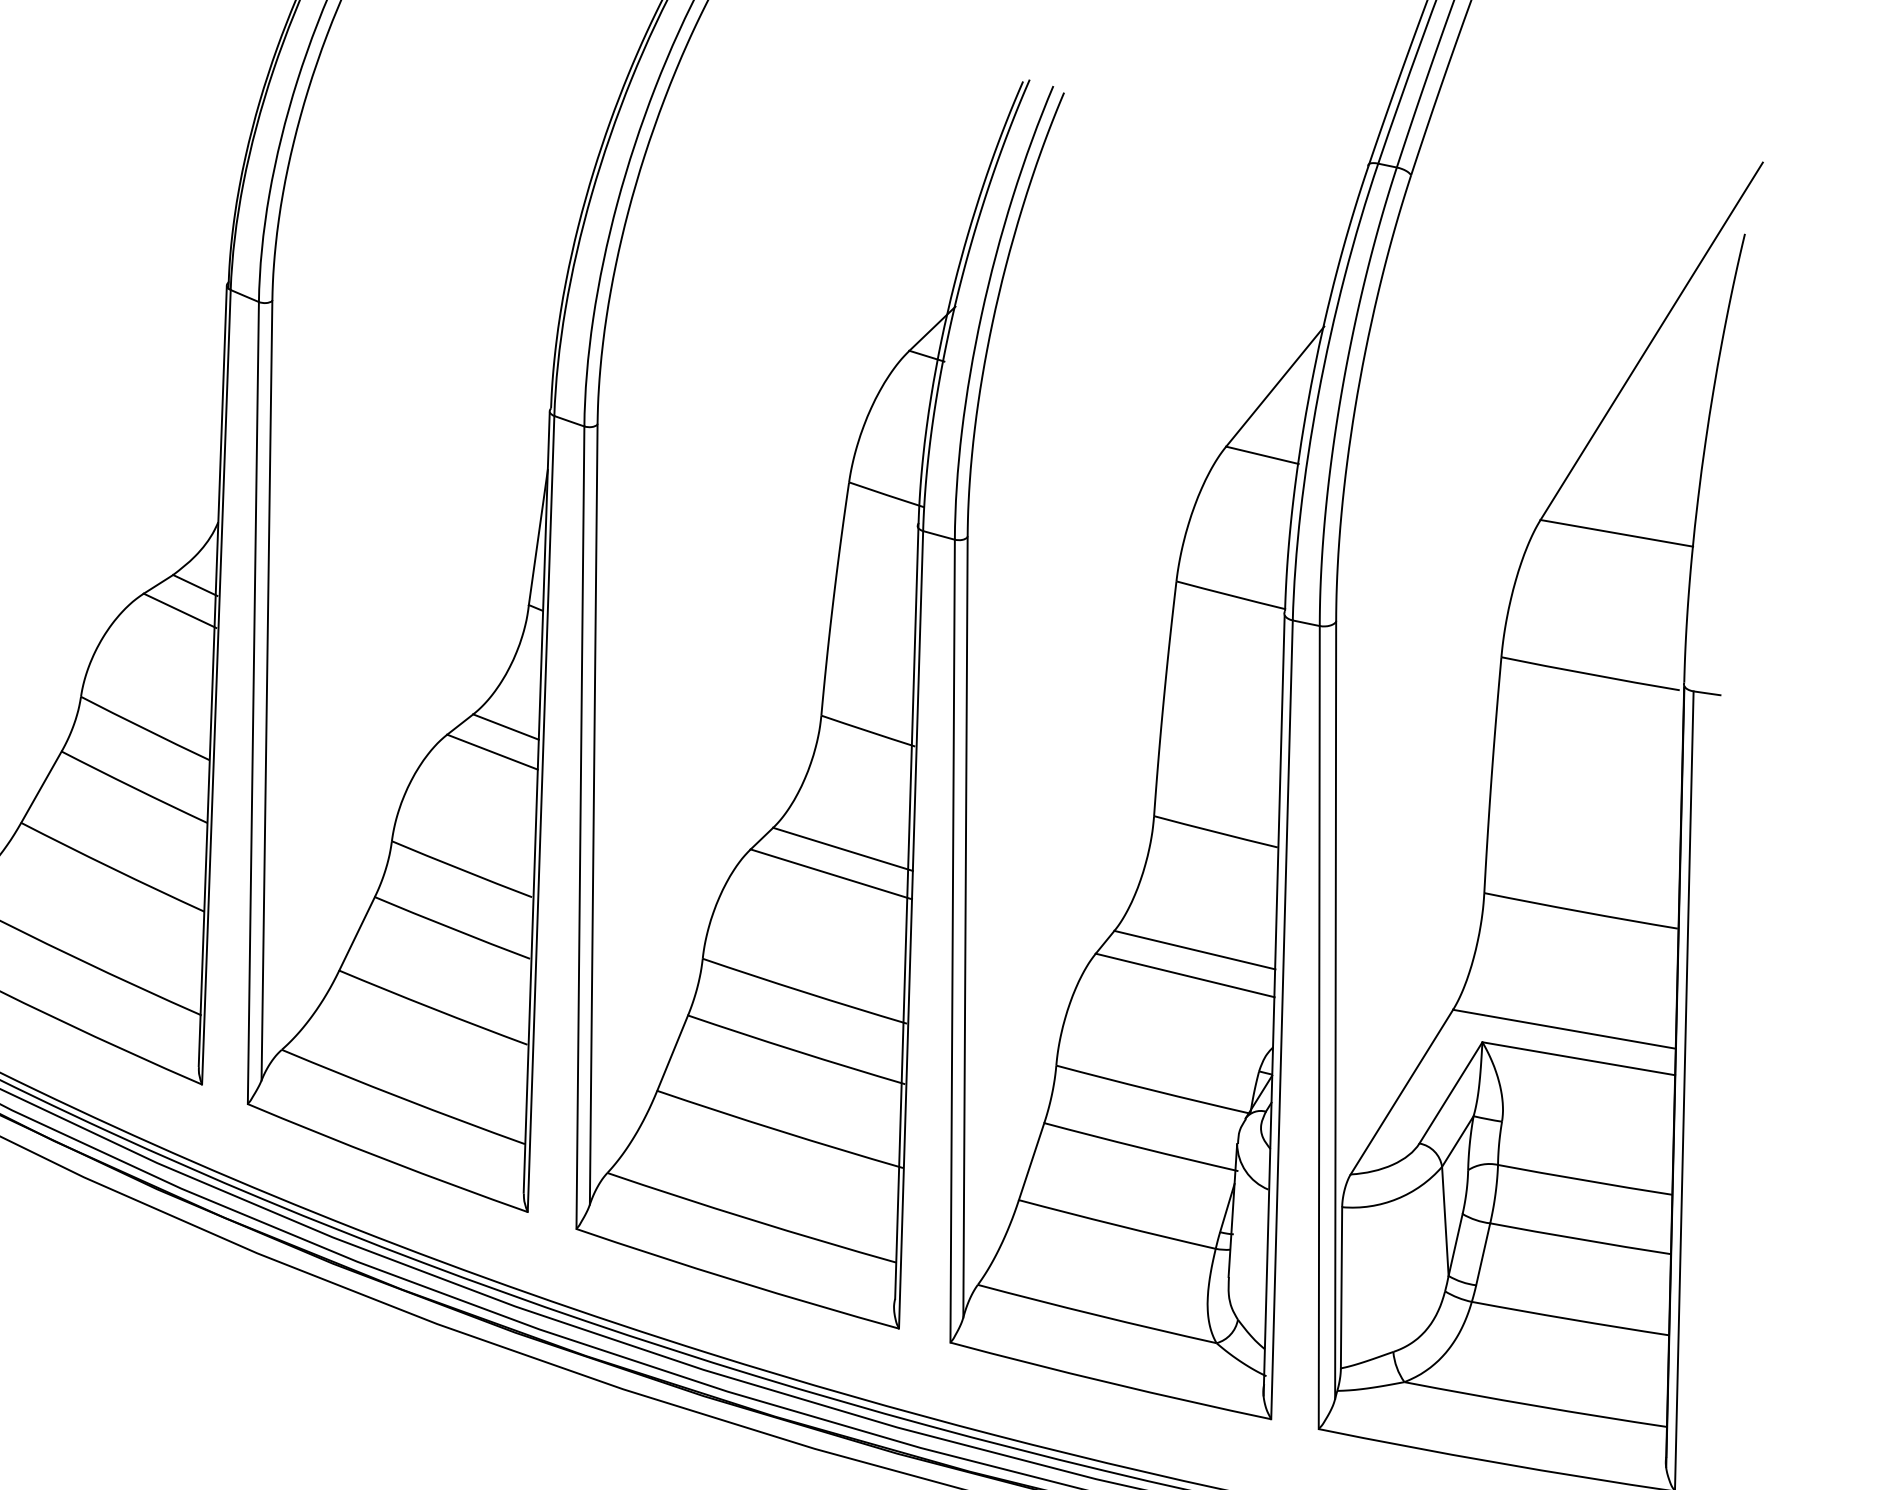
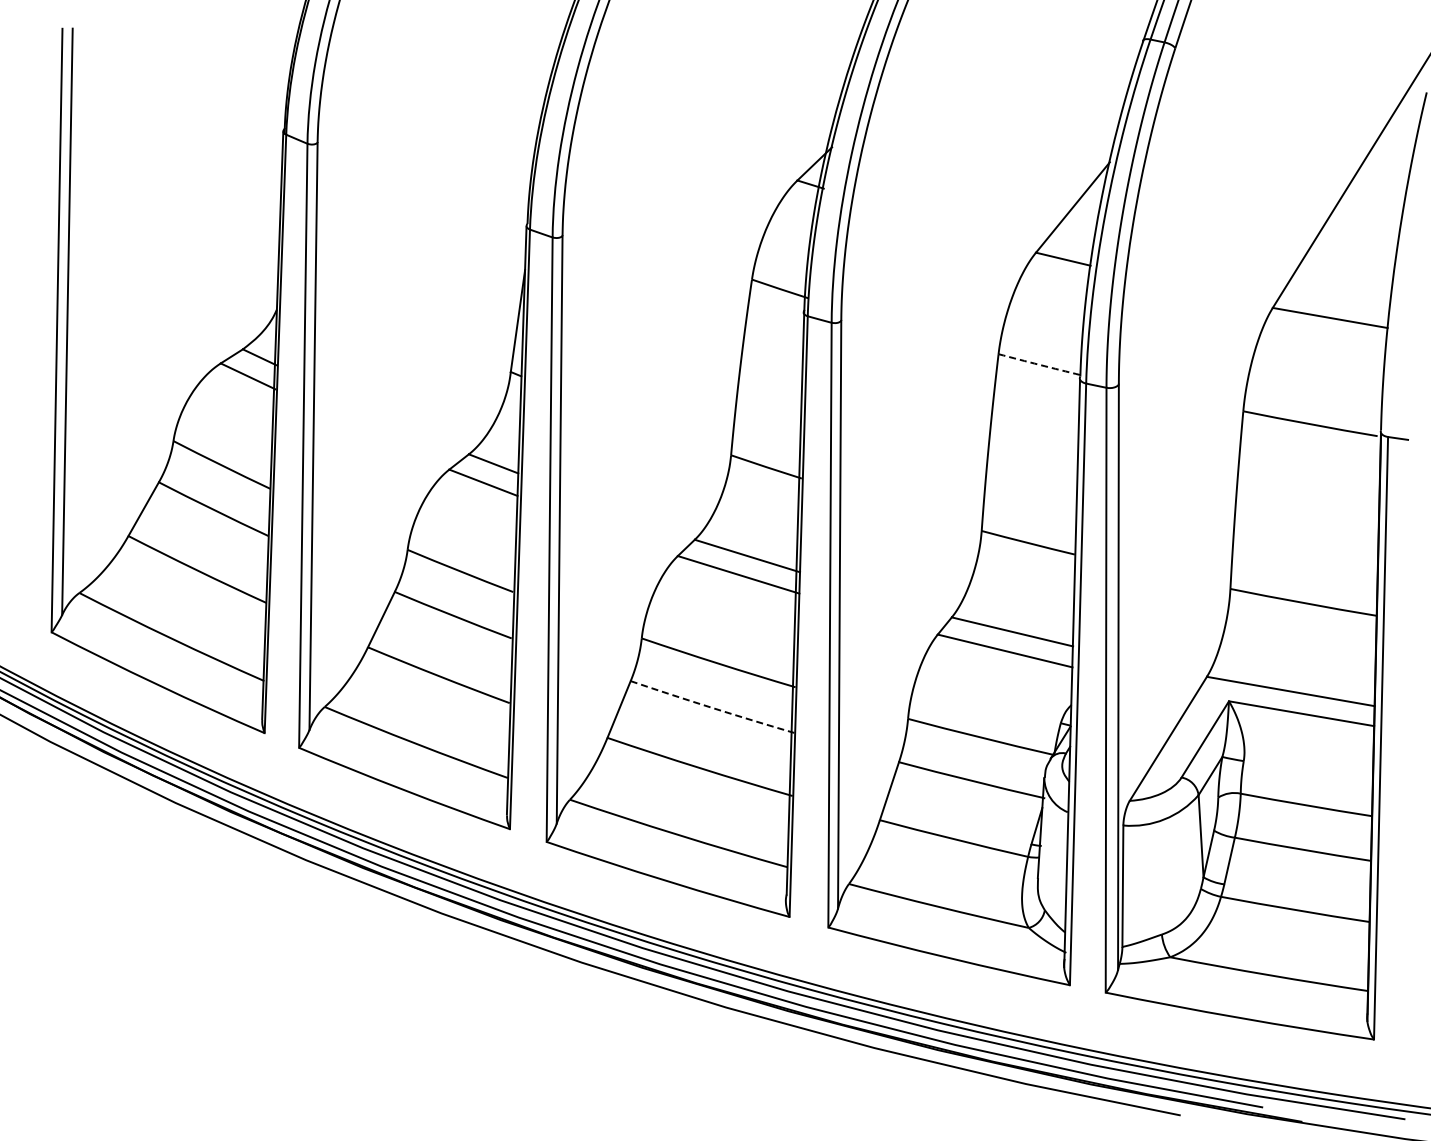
arc: (1230, 595) -> (1039, 364), solid -> dashed
arc: (796, 1050) -> (712, 707), solid -> dashed

